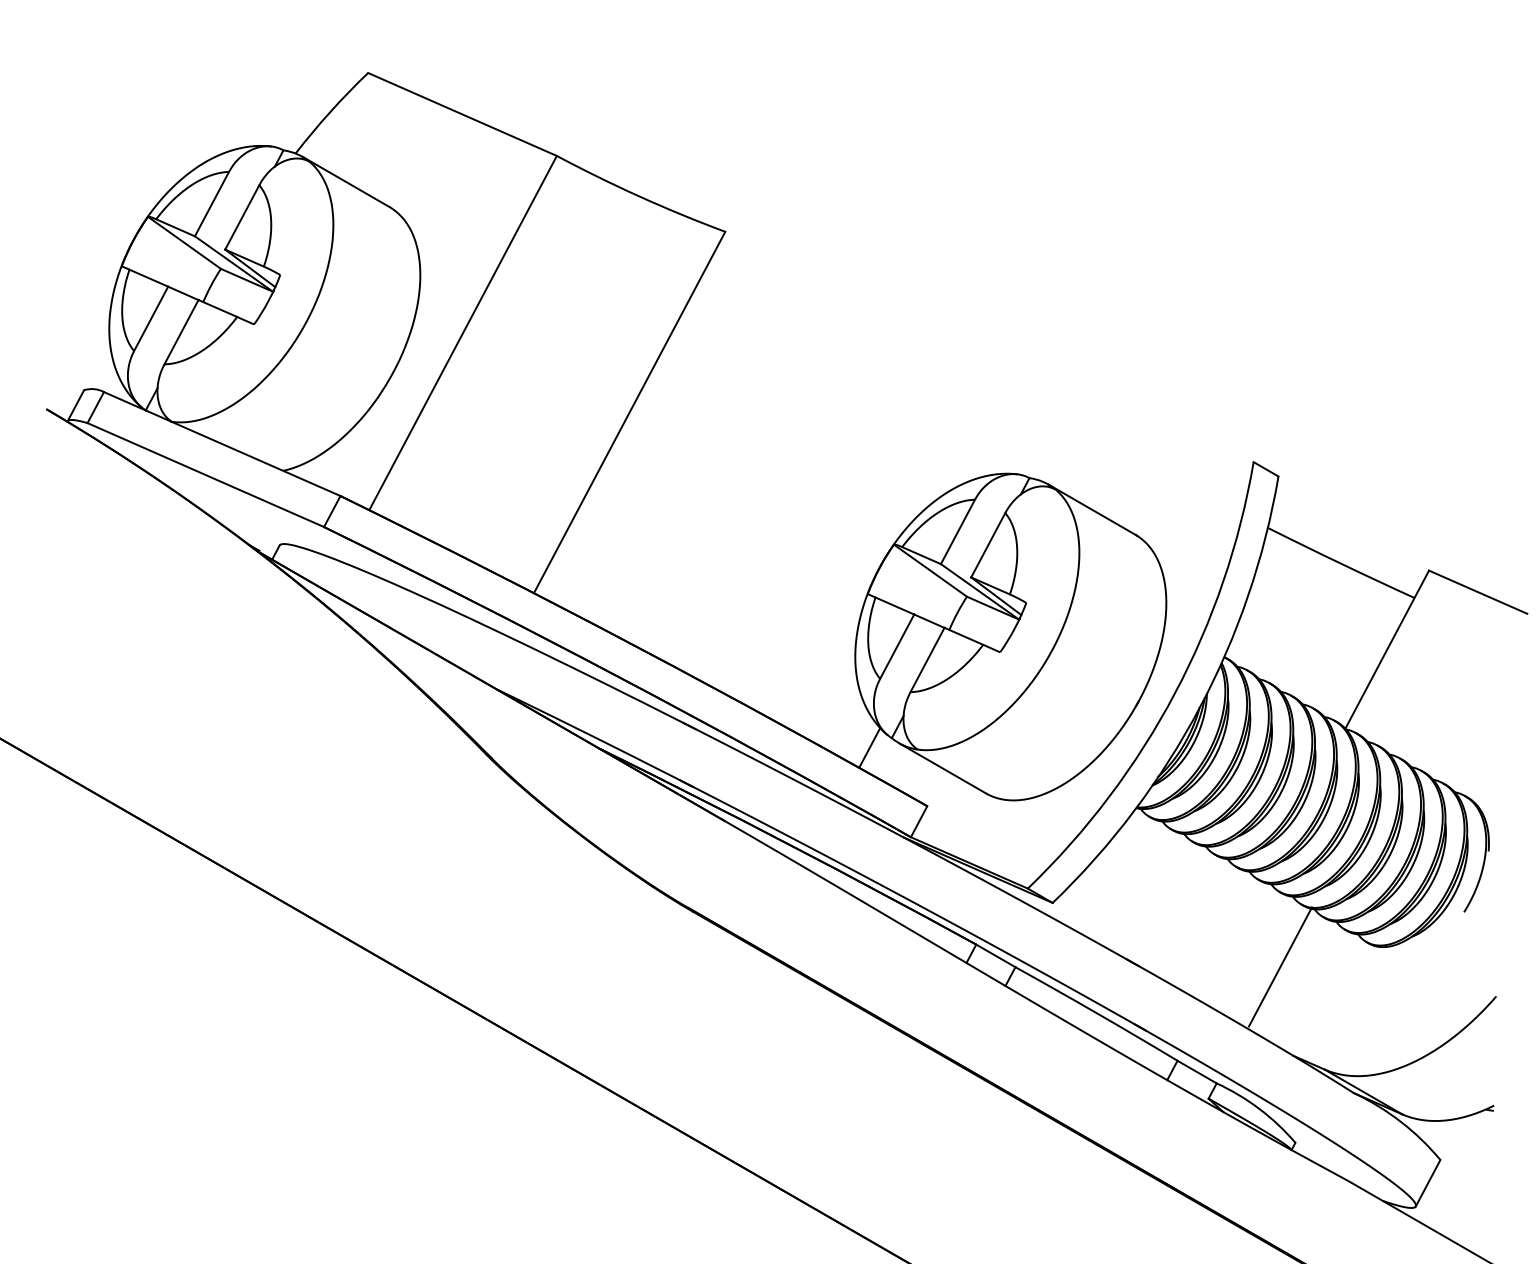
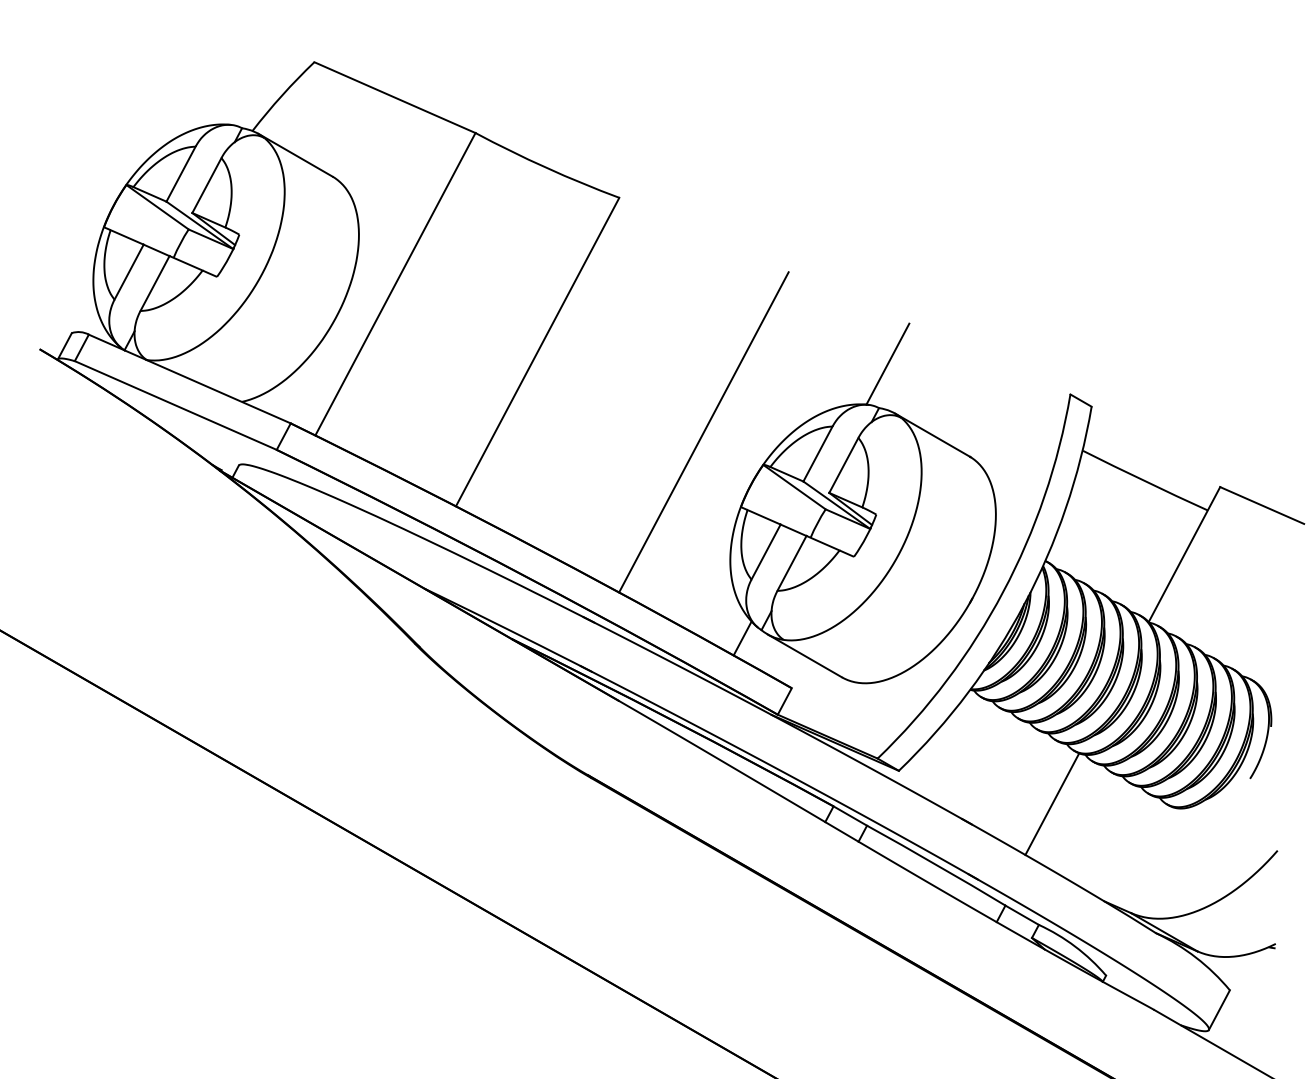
line: (1039, 426) -> (887, 364), added
line: (824, 506) -> (704, 432), added
line: (1279, 966) -> (1051, 803), moved

